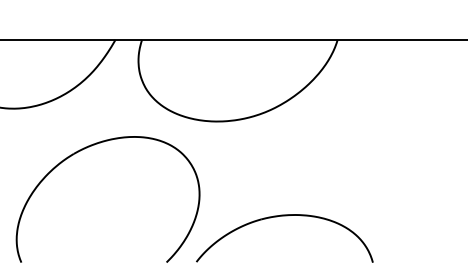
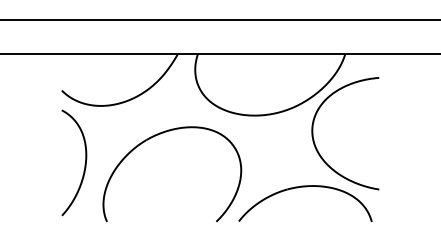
part: (296, 153) -> (314, 139), added

